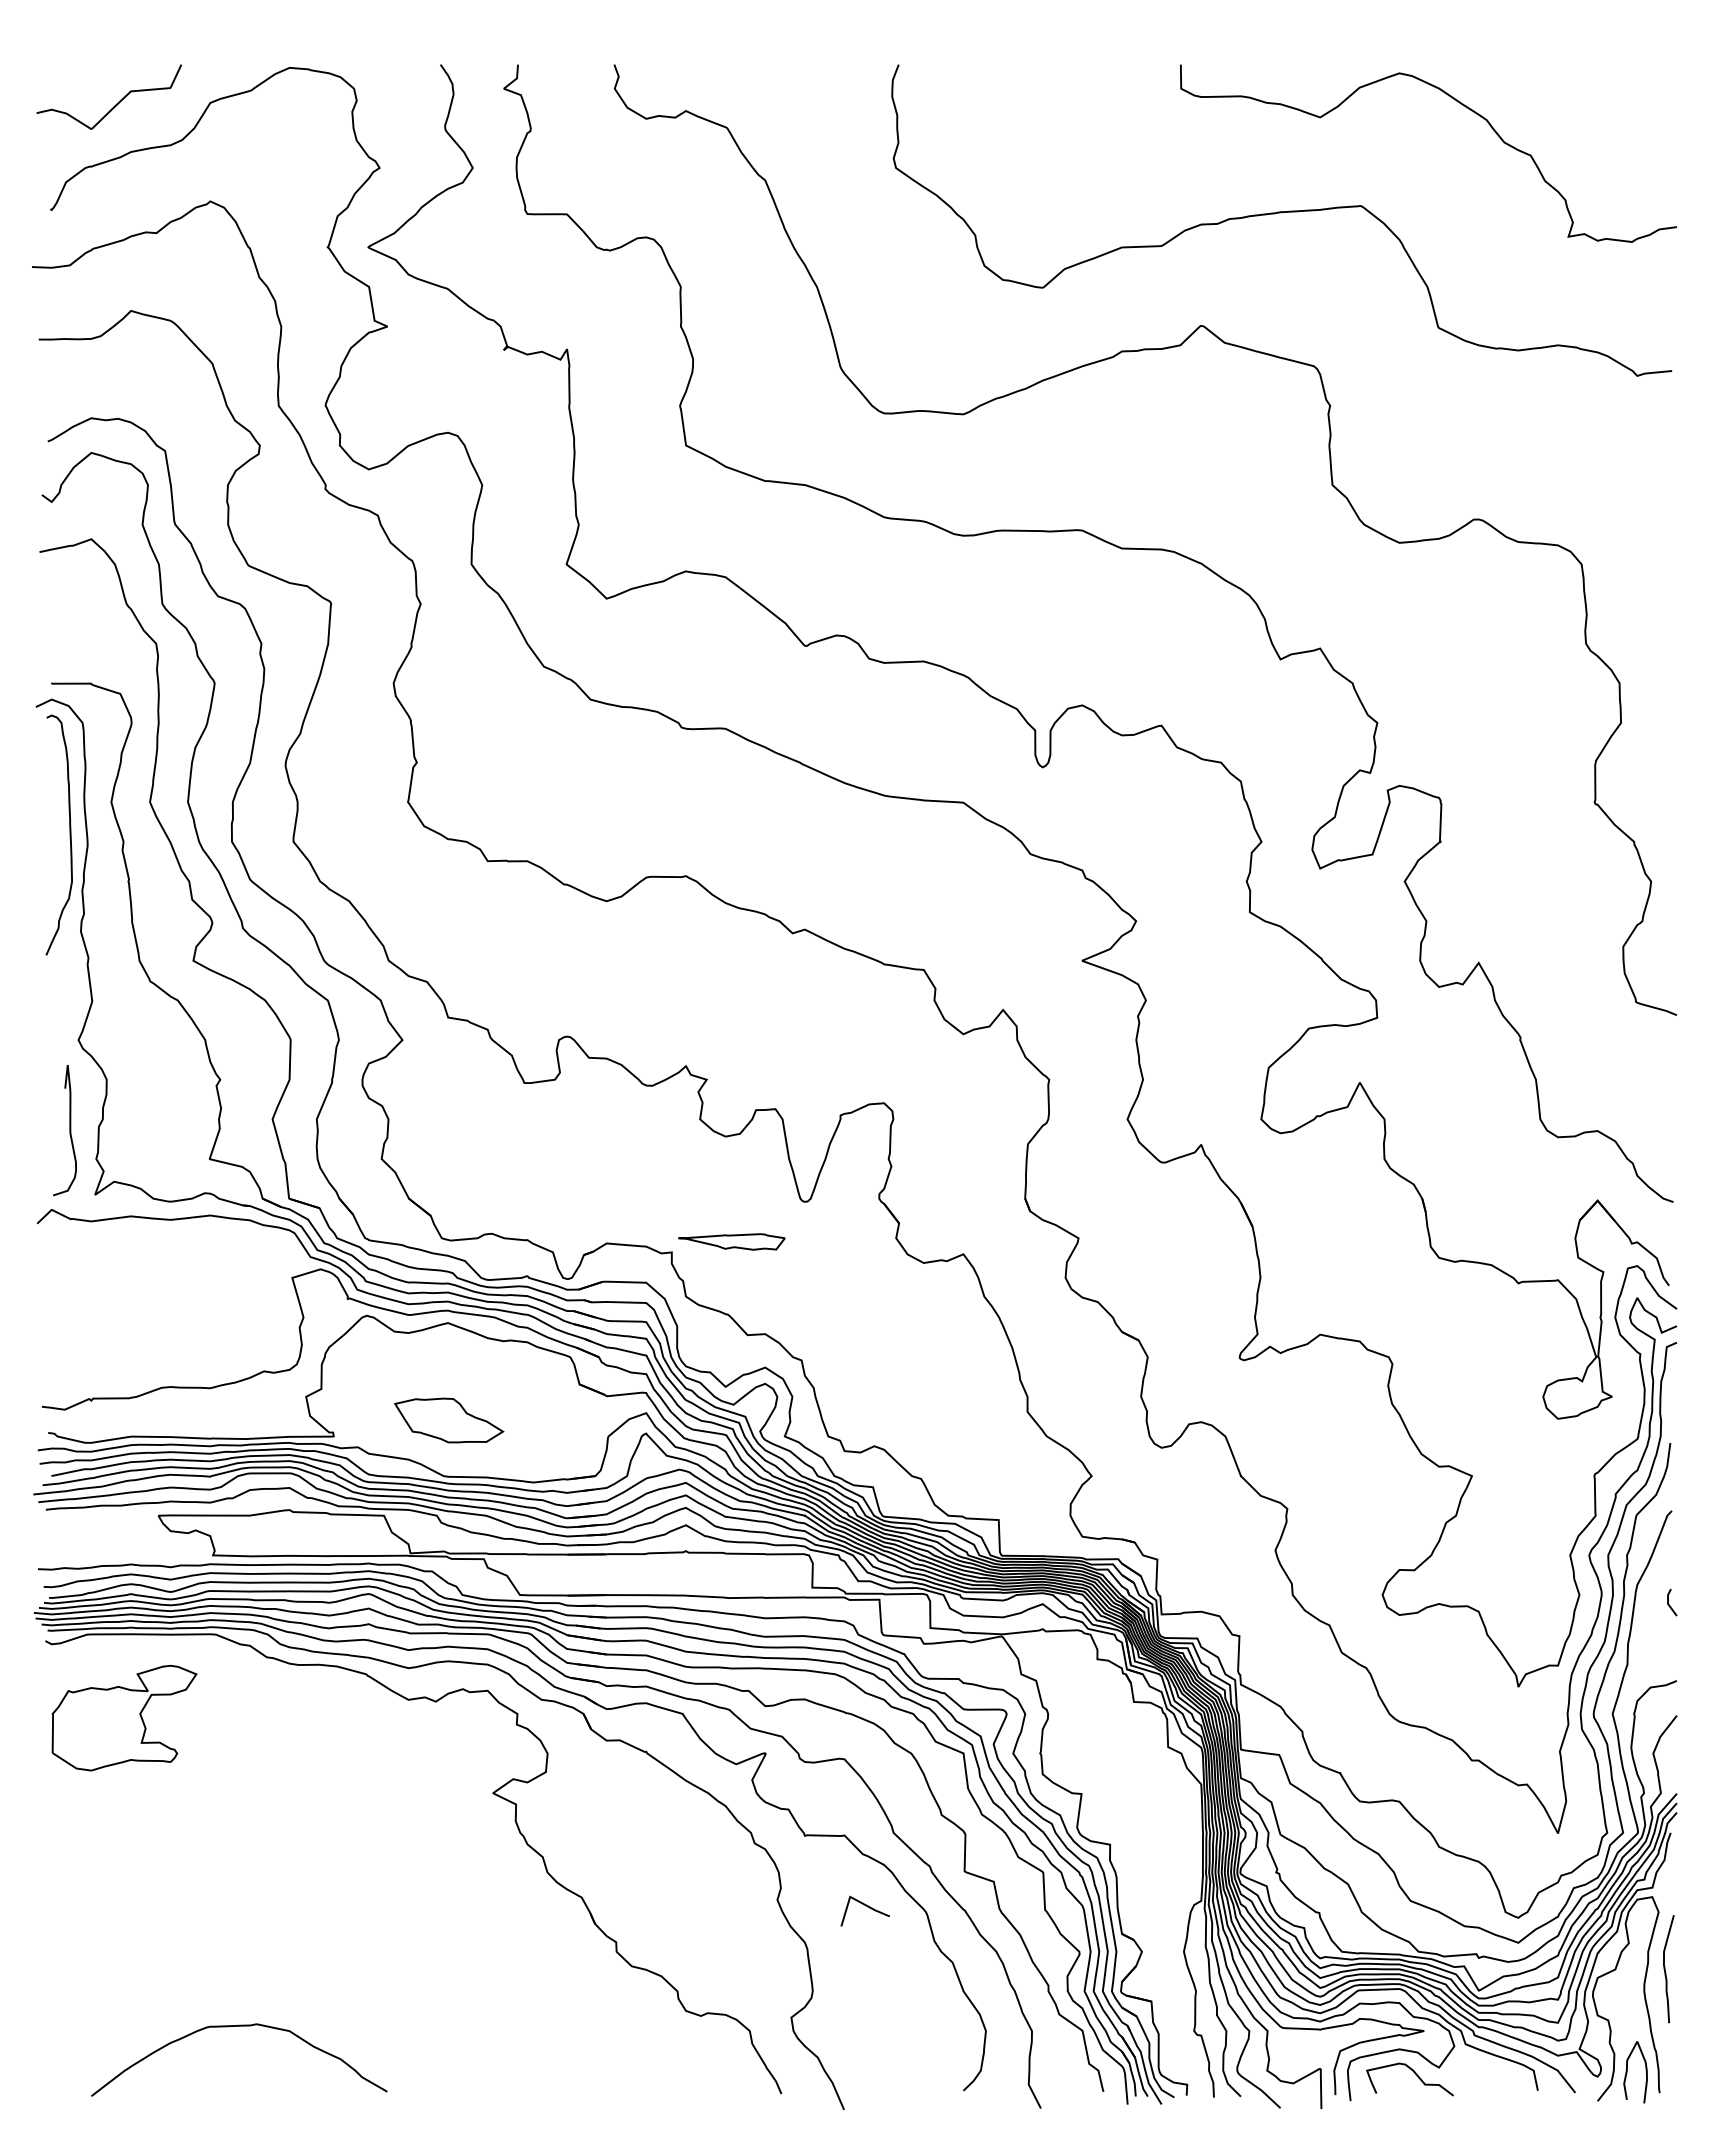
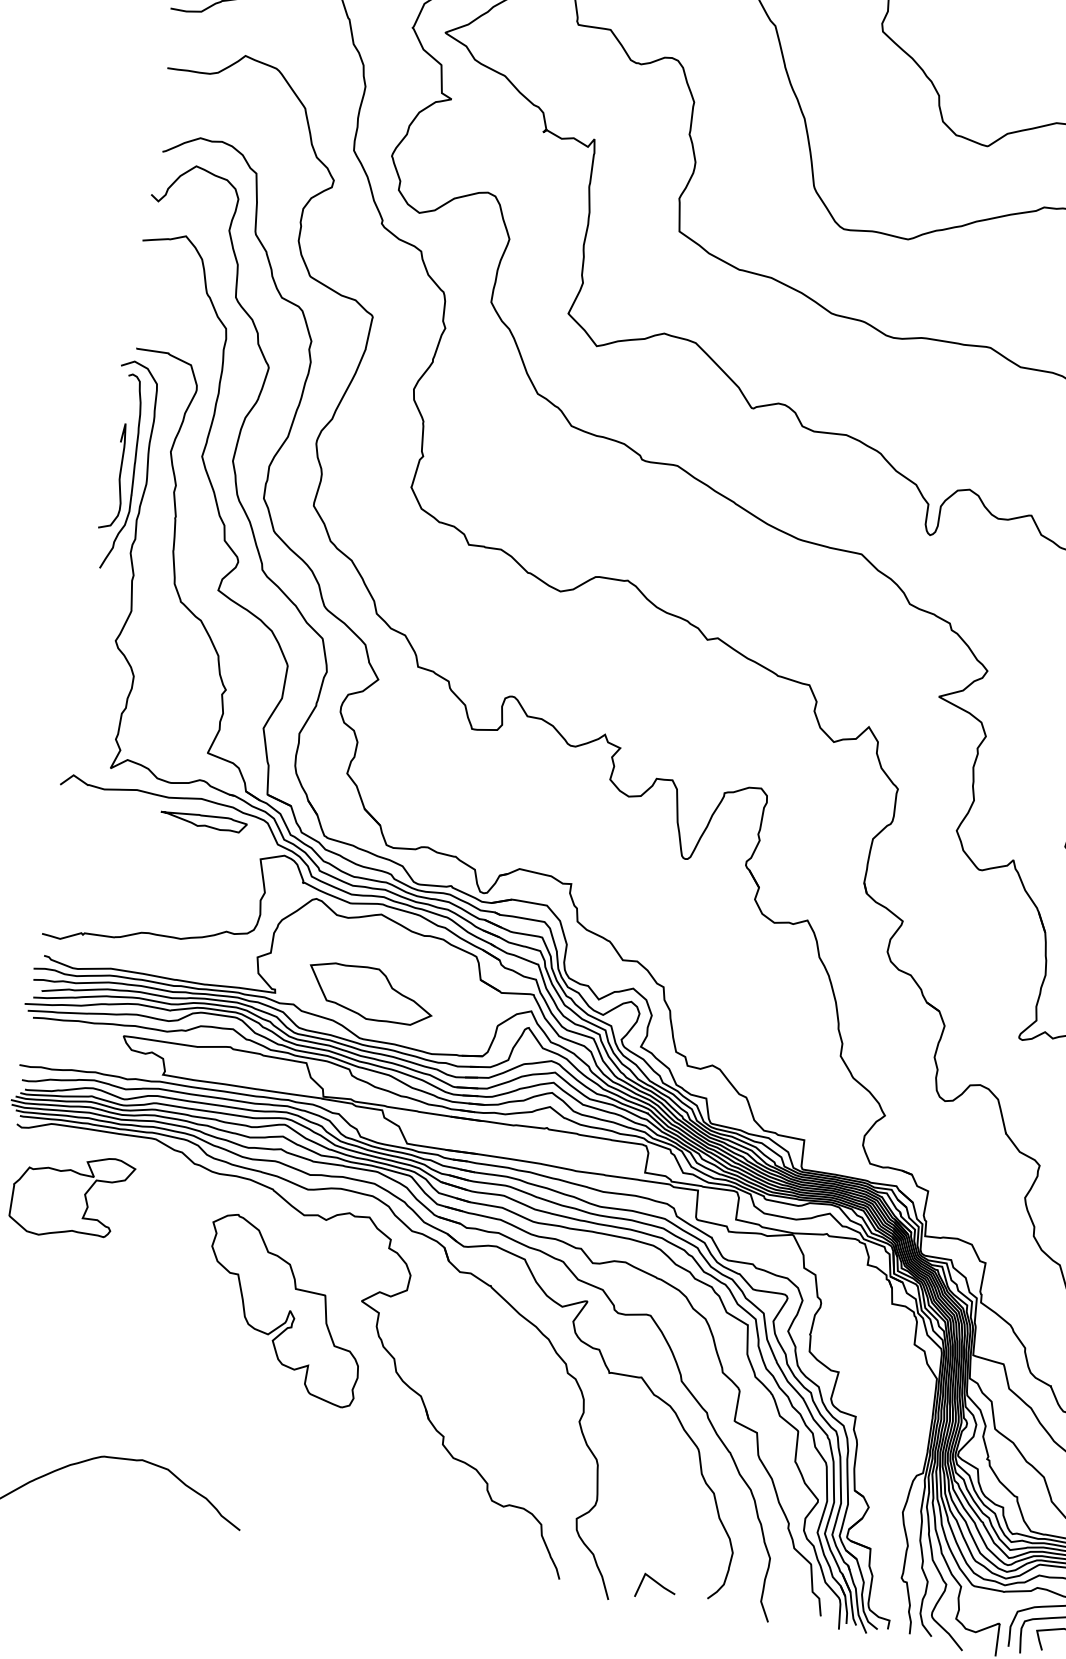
curve: (69, 1130) -> (119, 476), moved
part: (731, 1241) -> (203, 820), moved
part: (448, 1420) -> (370, 993), size x1.43
part: (400, 1817) -> (283, 1309), added
line: (865, 1906) -> (656, 1583), moved

